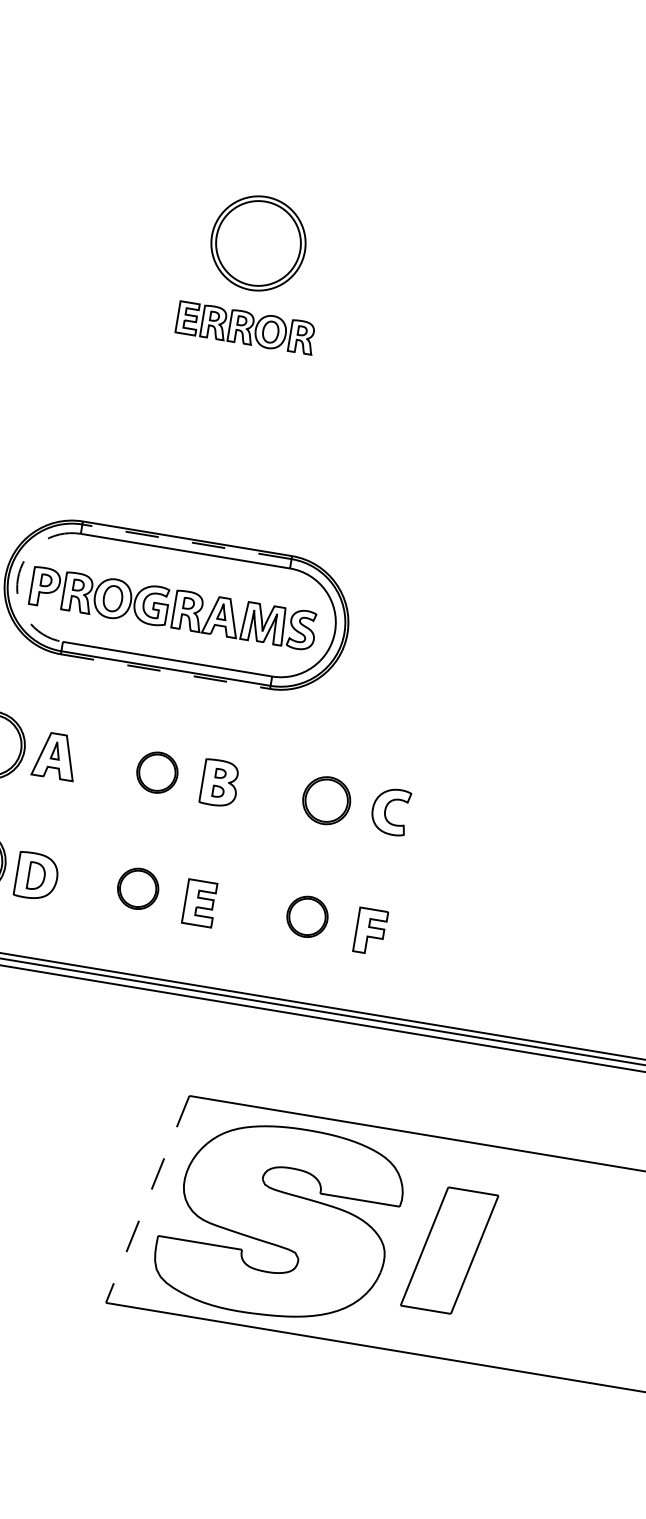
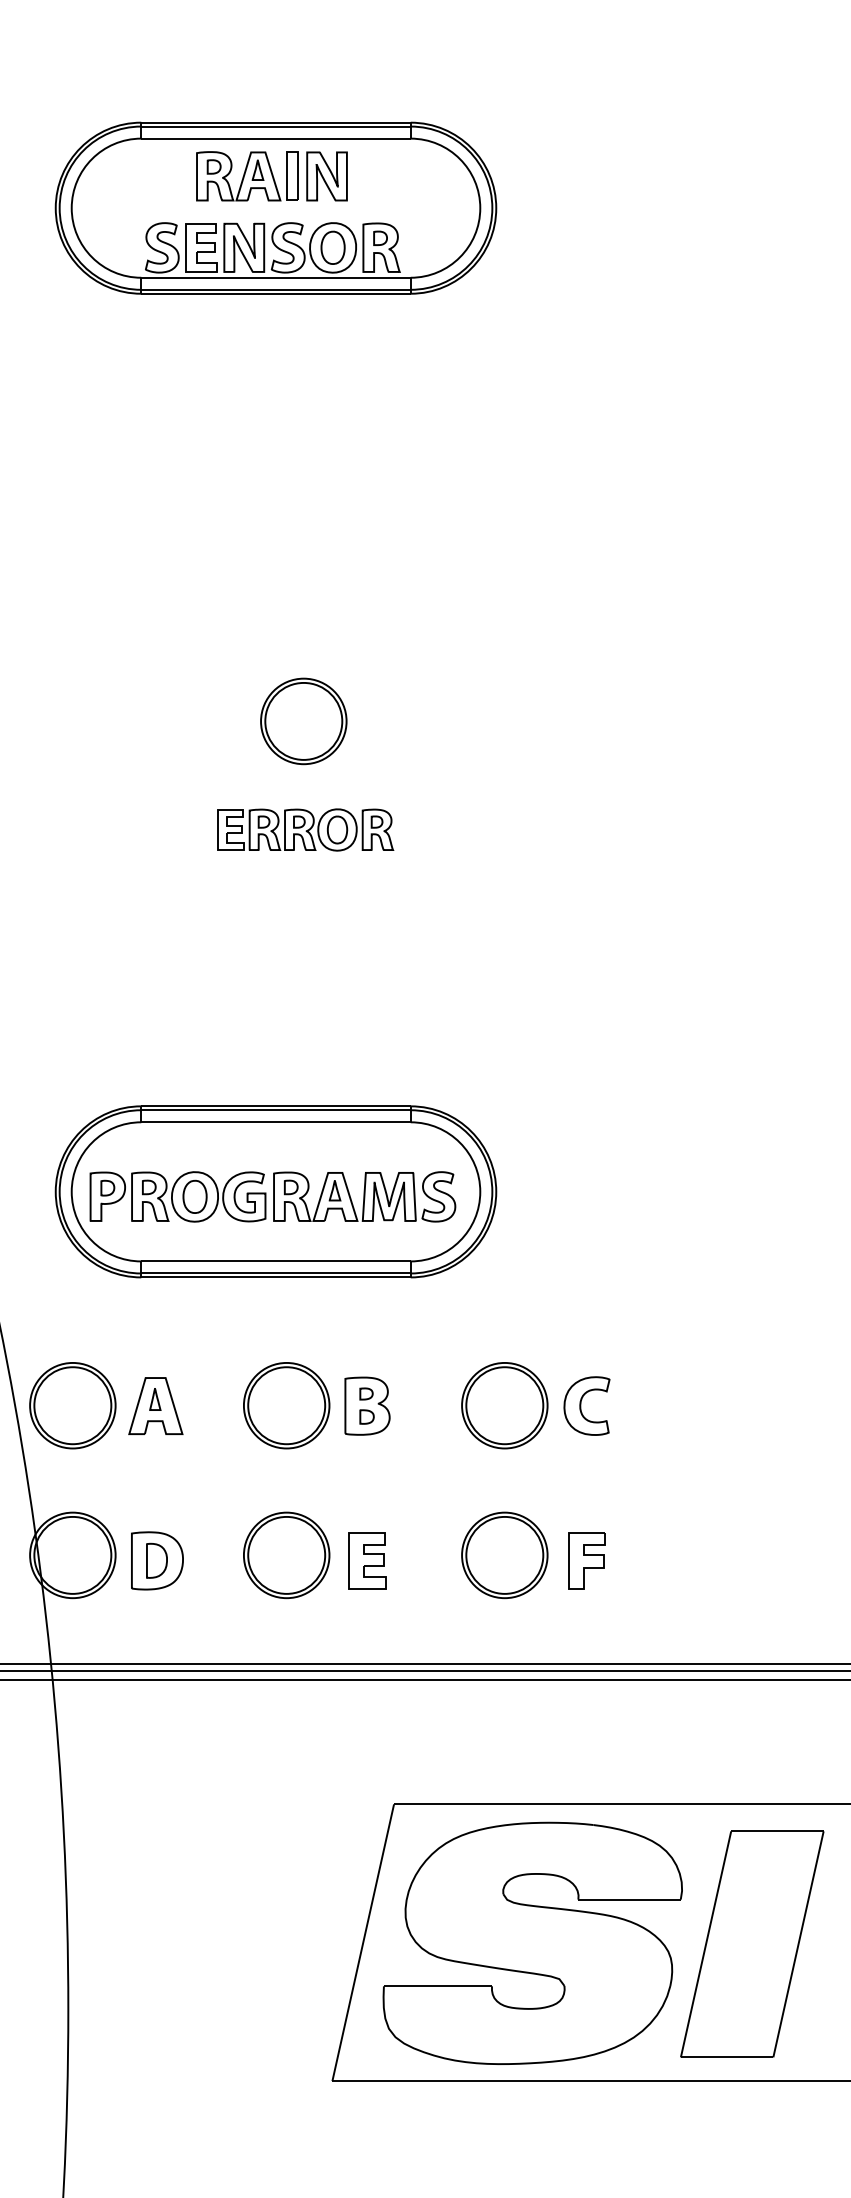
part: (258, 243) -> (303, 721), size x0.71
line: (187, 542) -> (276, 1110), dashed -> solid
line: (17, 578) -> (71, 1191), dashed -> solid
line: (165, 671) -> (276, 1277), dashed -> solid
part: (157, 772) -> (286, 1405), size x1.67
part: (326, 800) -> (504, 1405), size x1.43
part: (137, 888) -> (286, 1555), size x1.67
part: (307, 916) -> (504, 1555), size x1.67
line: (147, 1199) -> (363, 1942), dashed -> solid
part: (449, 1250) -> (752, 1943), size x1.43

